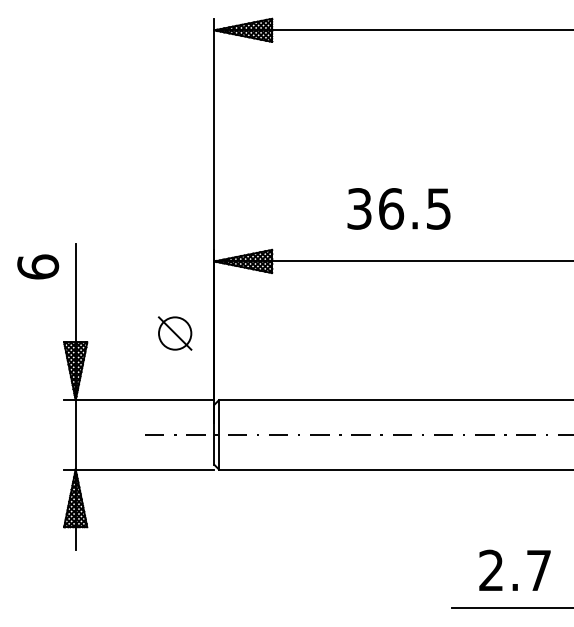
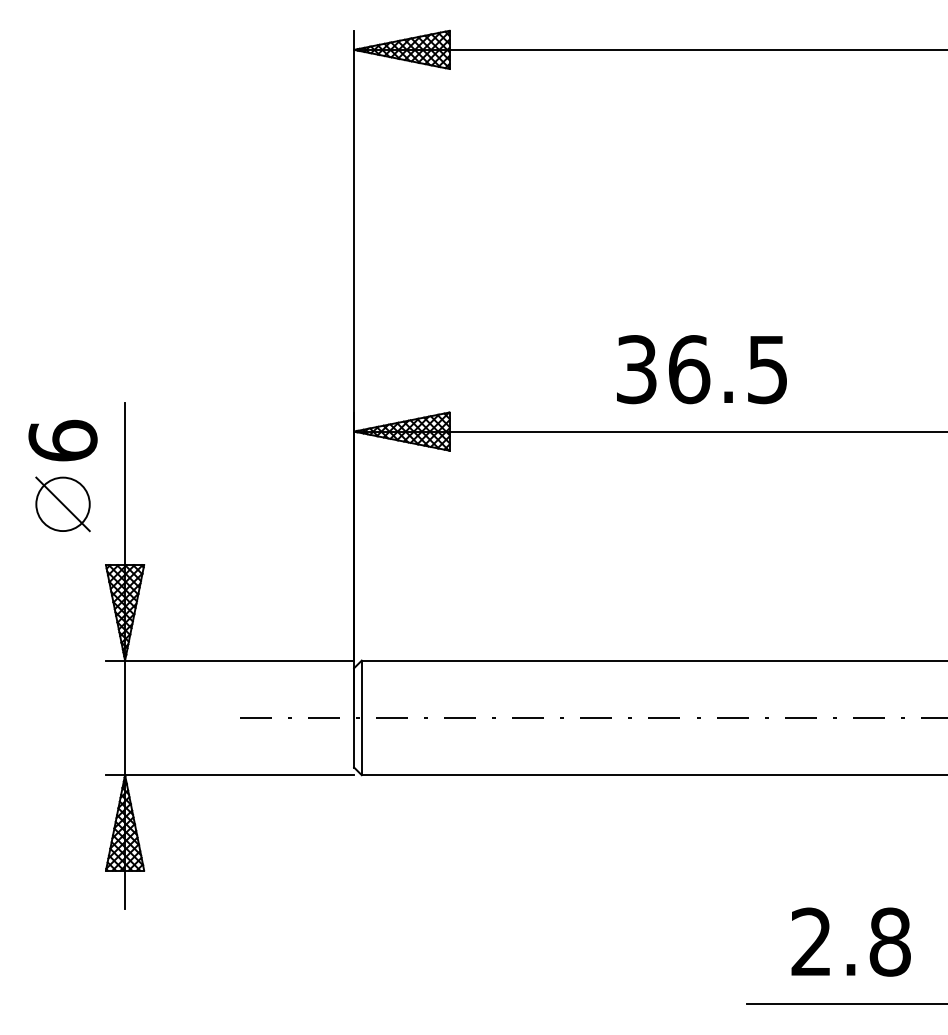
text: (398, 208) -> (701, 368), moved
part: (174, 333) -> (61, 504), moved
text: (538, 570) -> (889, 941), 2.7 -> 2.8

